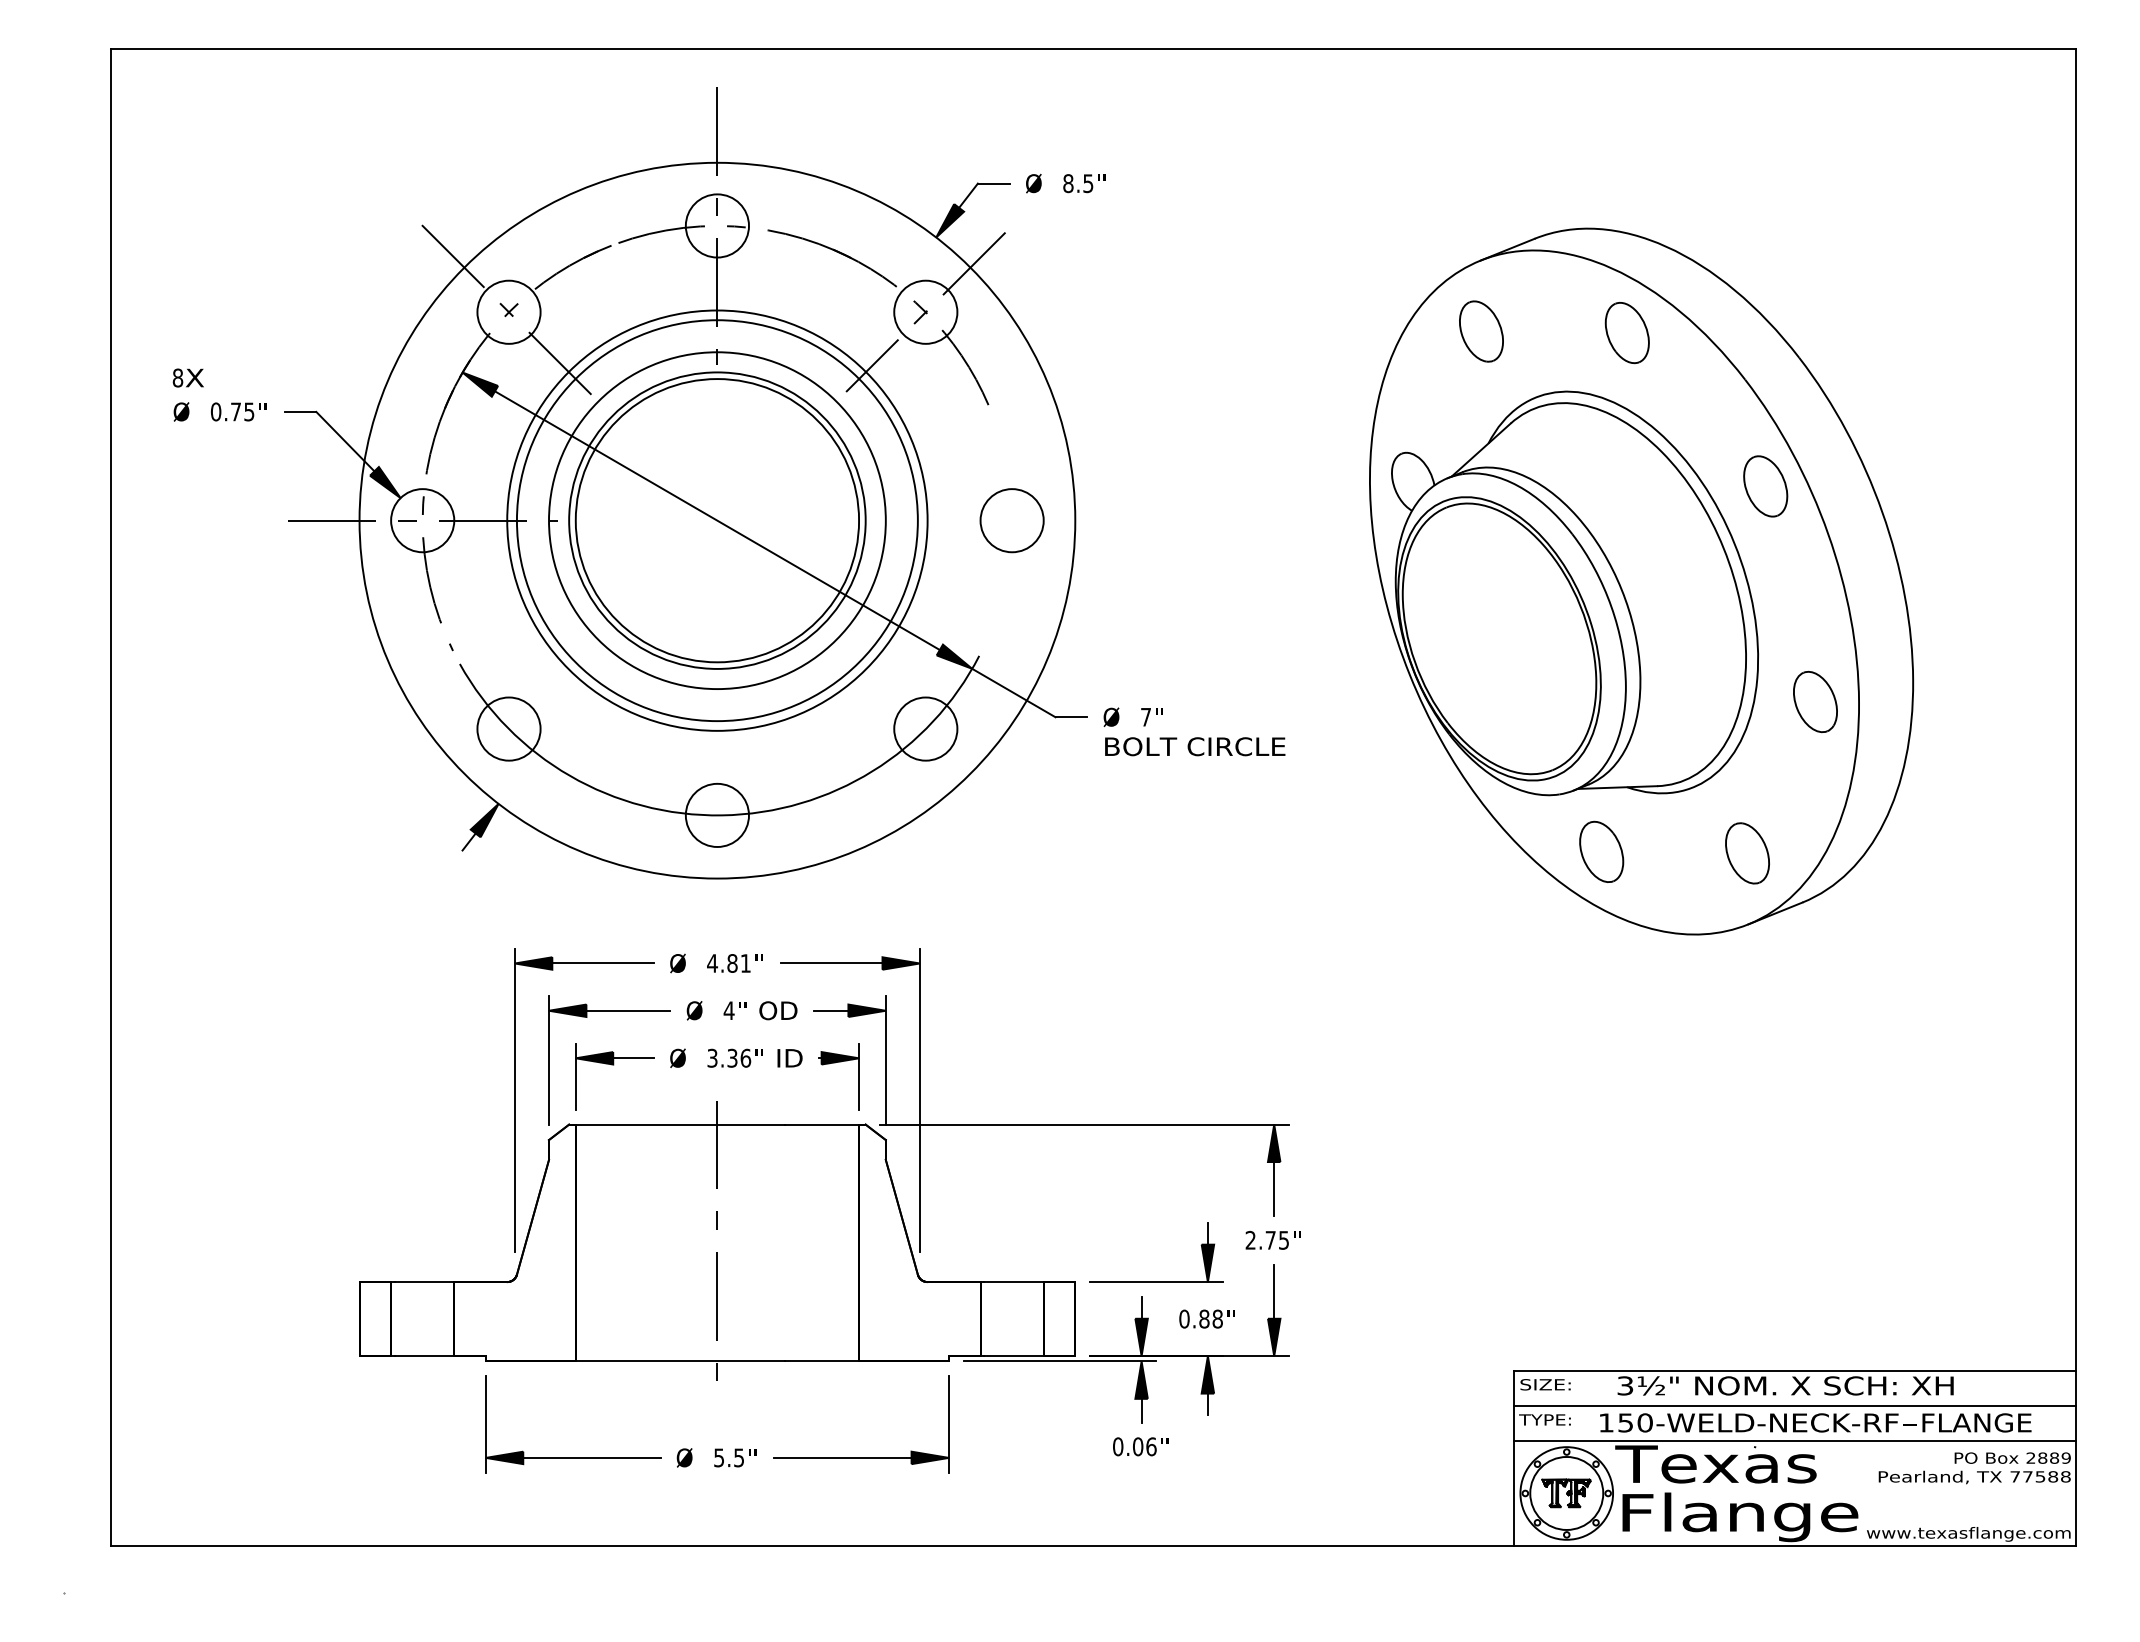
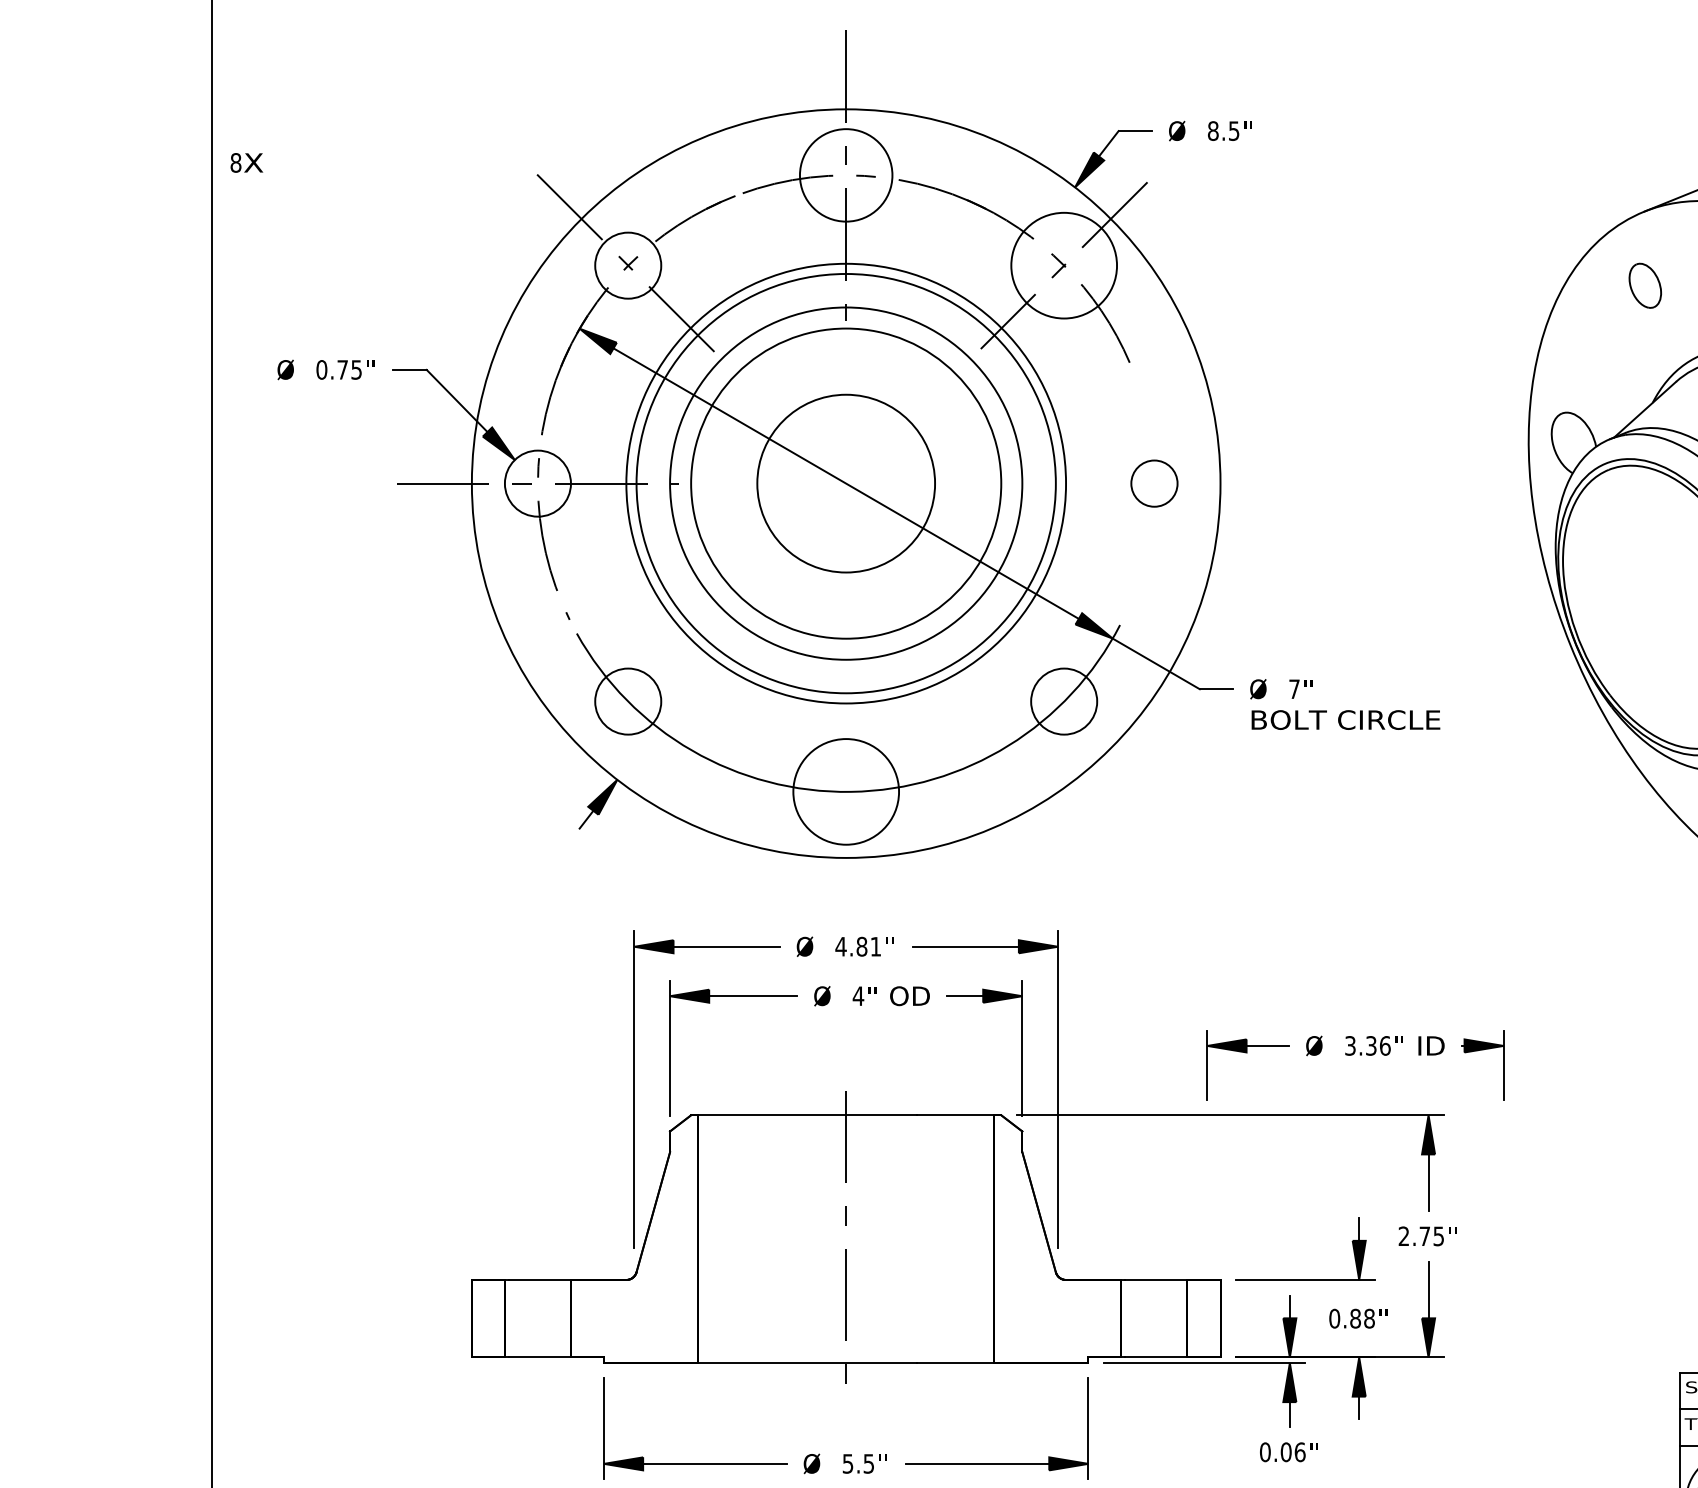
circle: (717, 225) -> (846, 174), size x1.4
circle: (925, 311) -> (1063, 264), size x1.6
part: (1481, 331) -> (1645, 285), size x0.7
text: (187, 377) -> (245, 162), moved
circle: (717, 520) -> (846, 483), size x0.6
circle: (1011, 520) -> (1153, 483), size x0.7
circle: (717, 814) -> (846, 790), size x1.6
part: (714, 1067) -> (1352, 1055), moved

